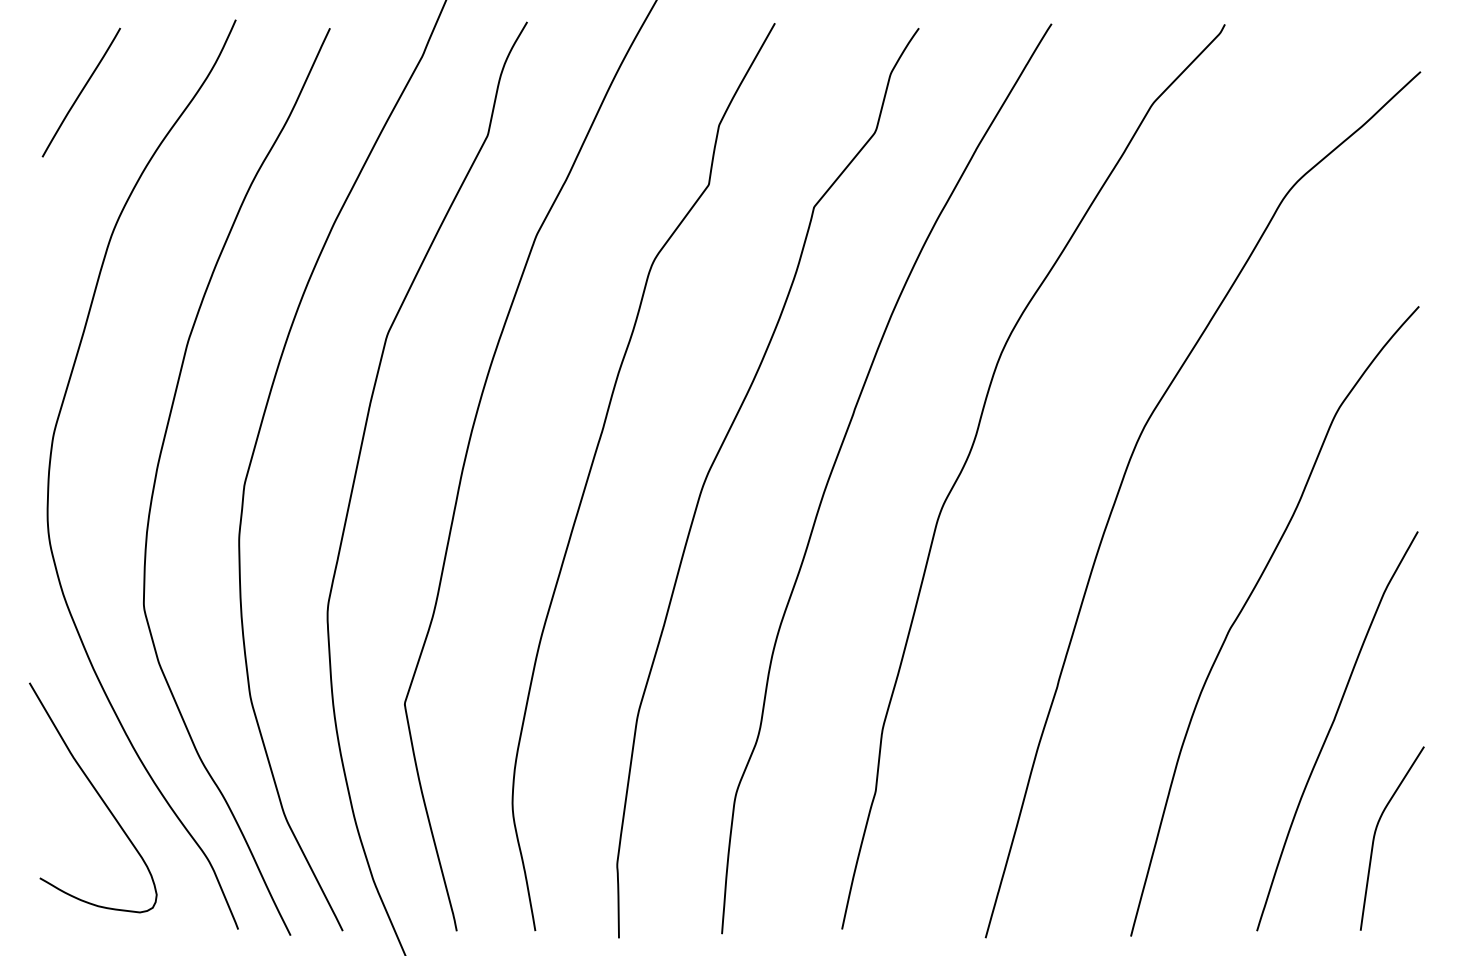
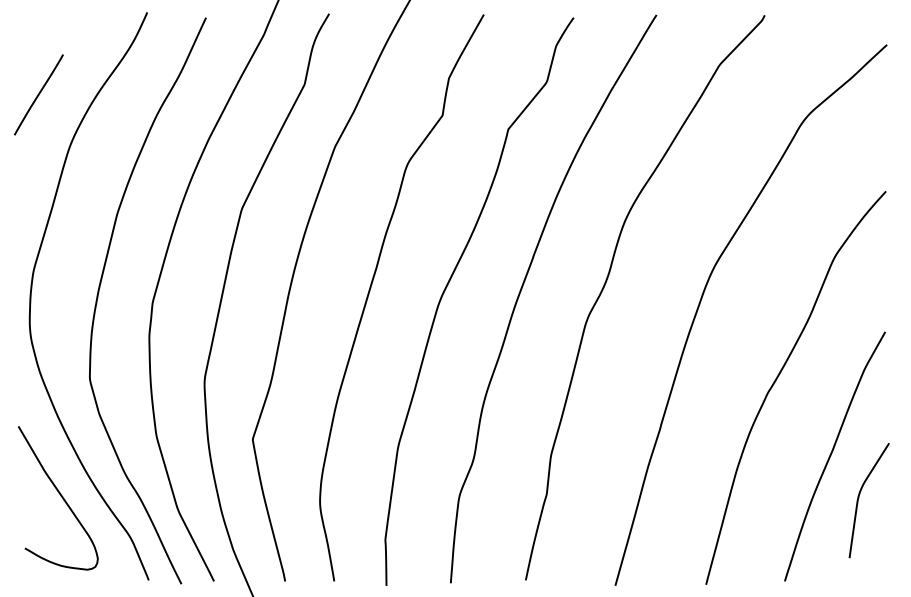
line: (80, 91) -> (38, 94), moved
curve: (1376, 835) -> (859, 498), moved

